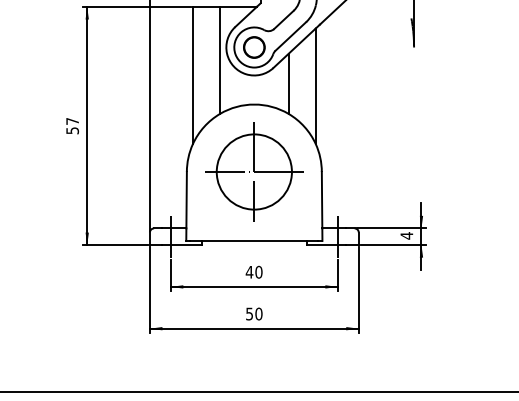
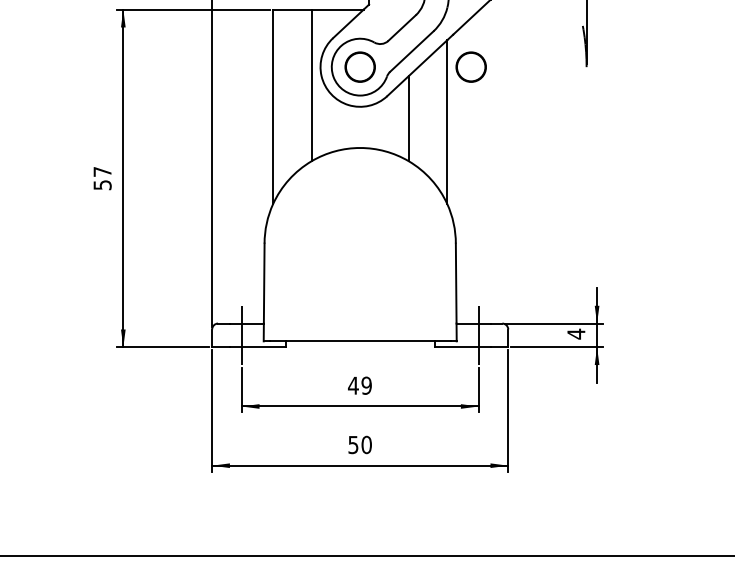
circle: (332, 47) -> (470, 66), added
part: (254, 171) -> (360, 243), removed
text: (258, 272) -> (366, 385), 40 -> 49

